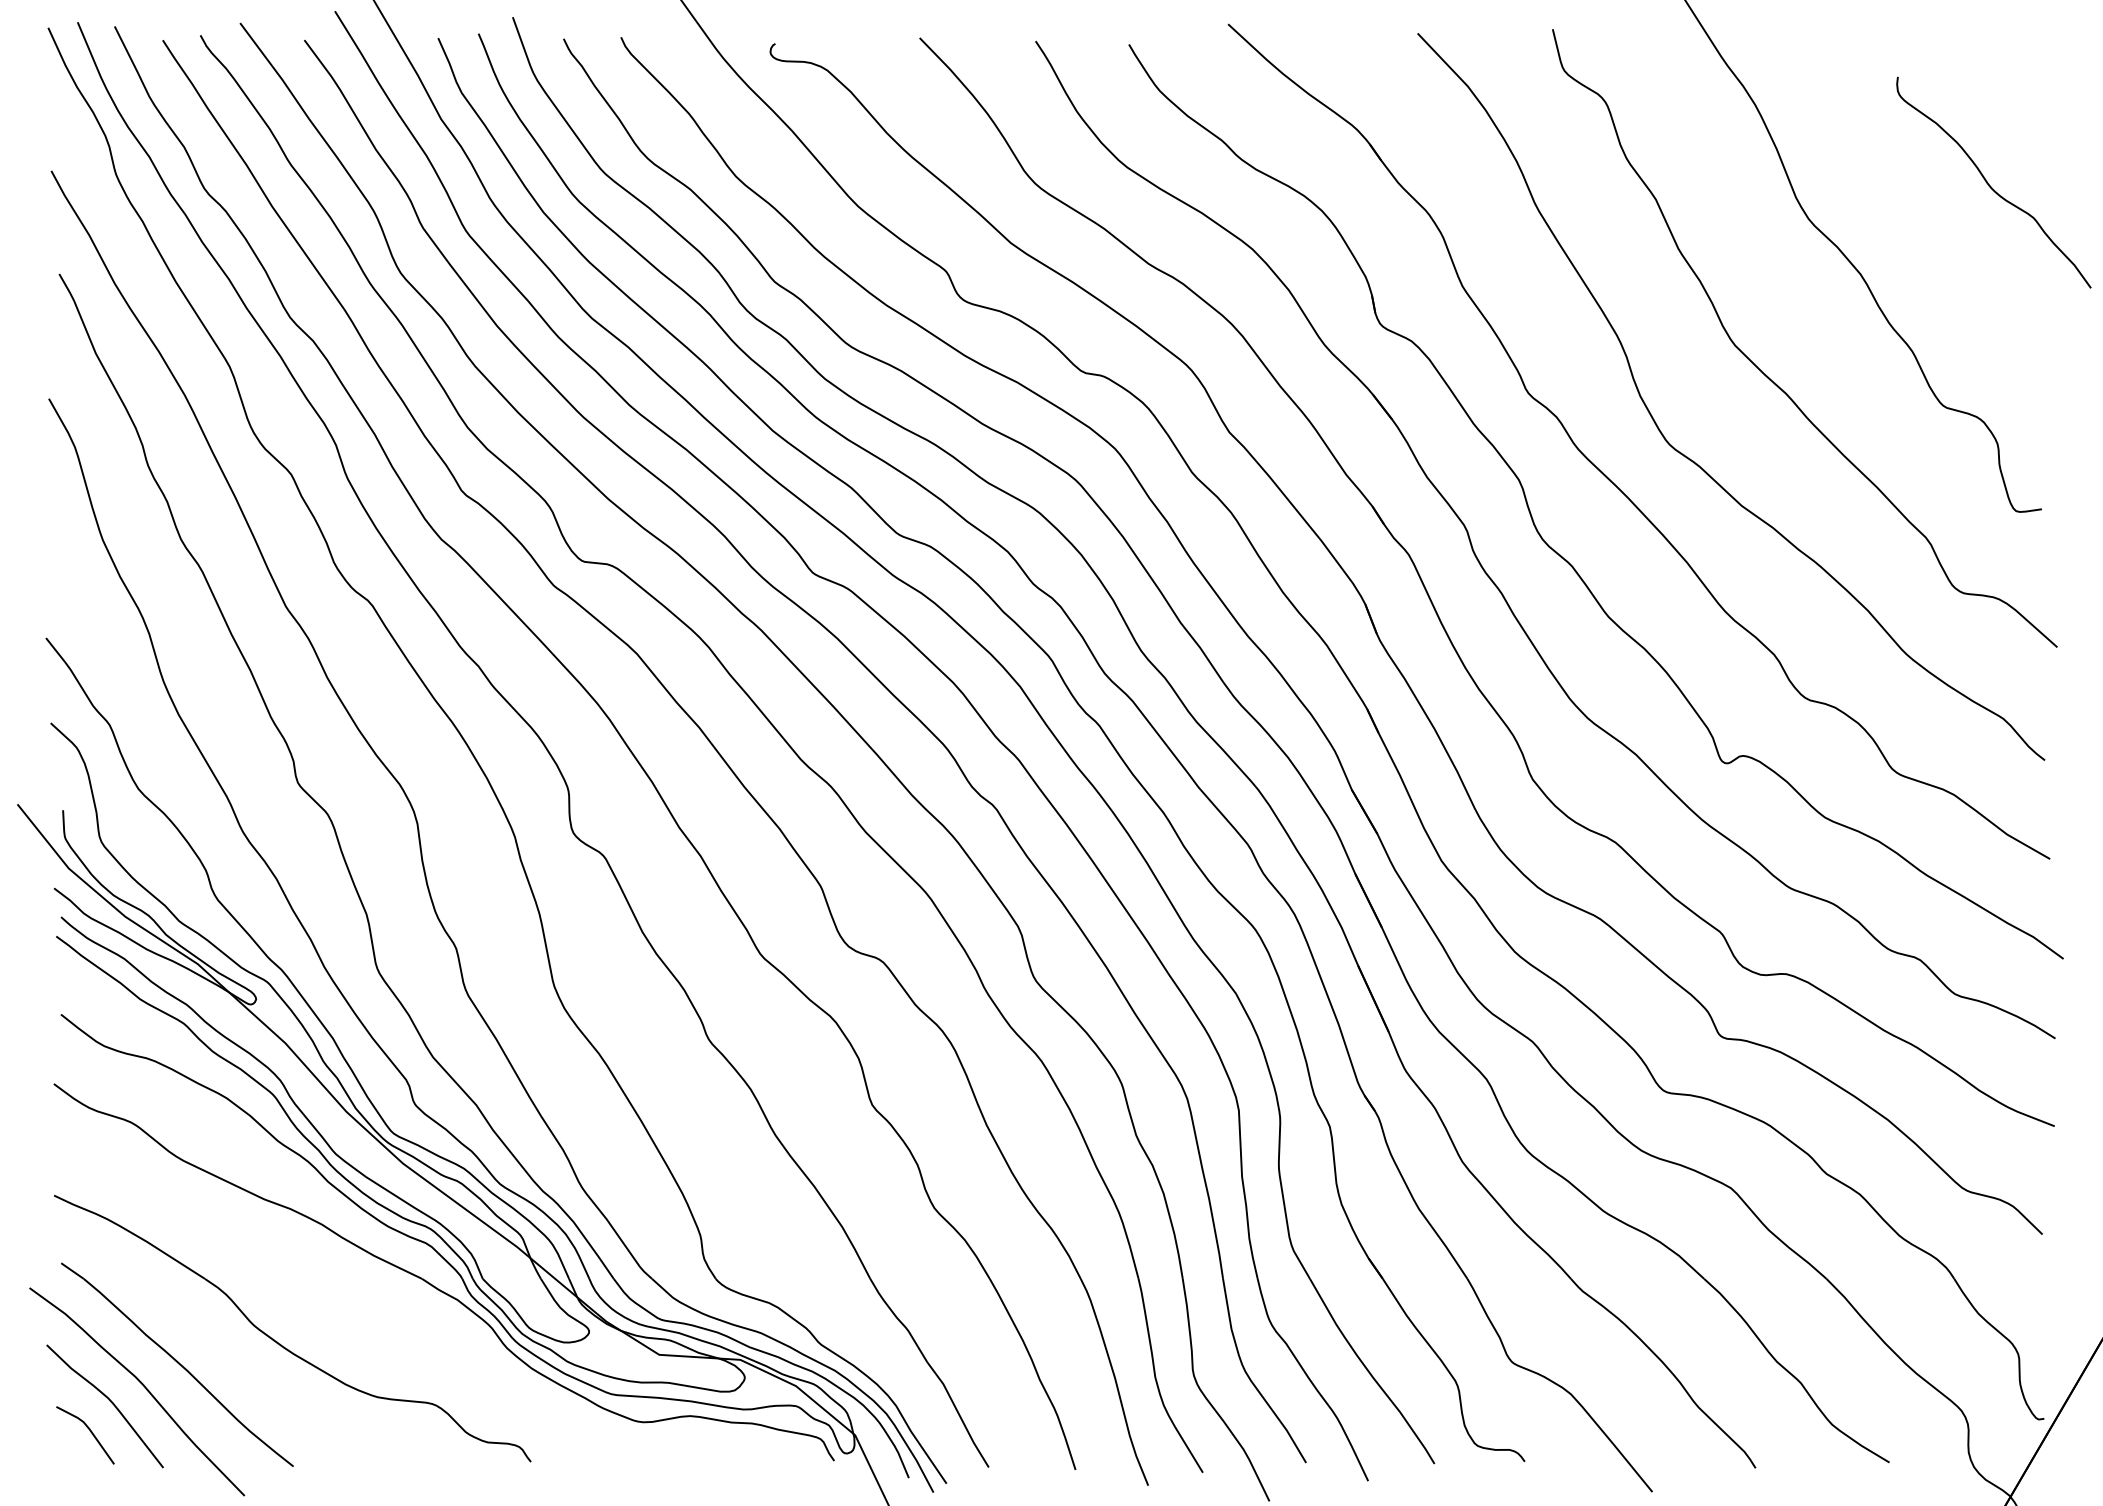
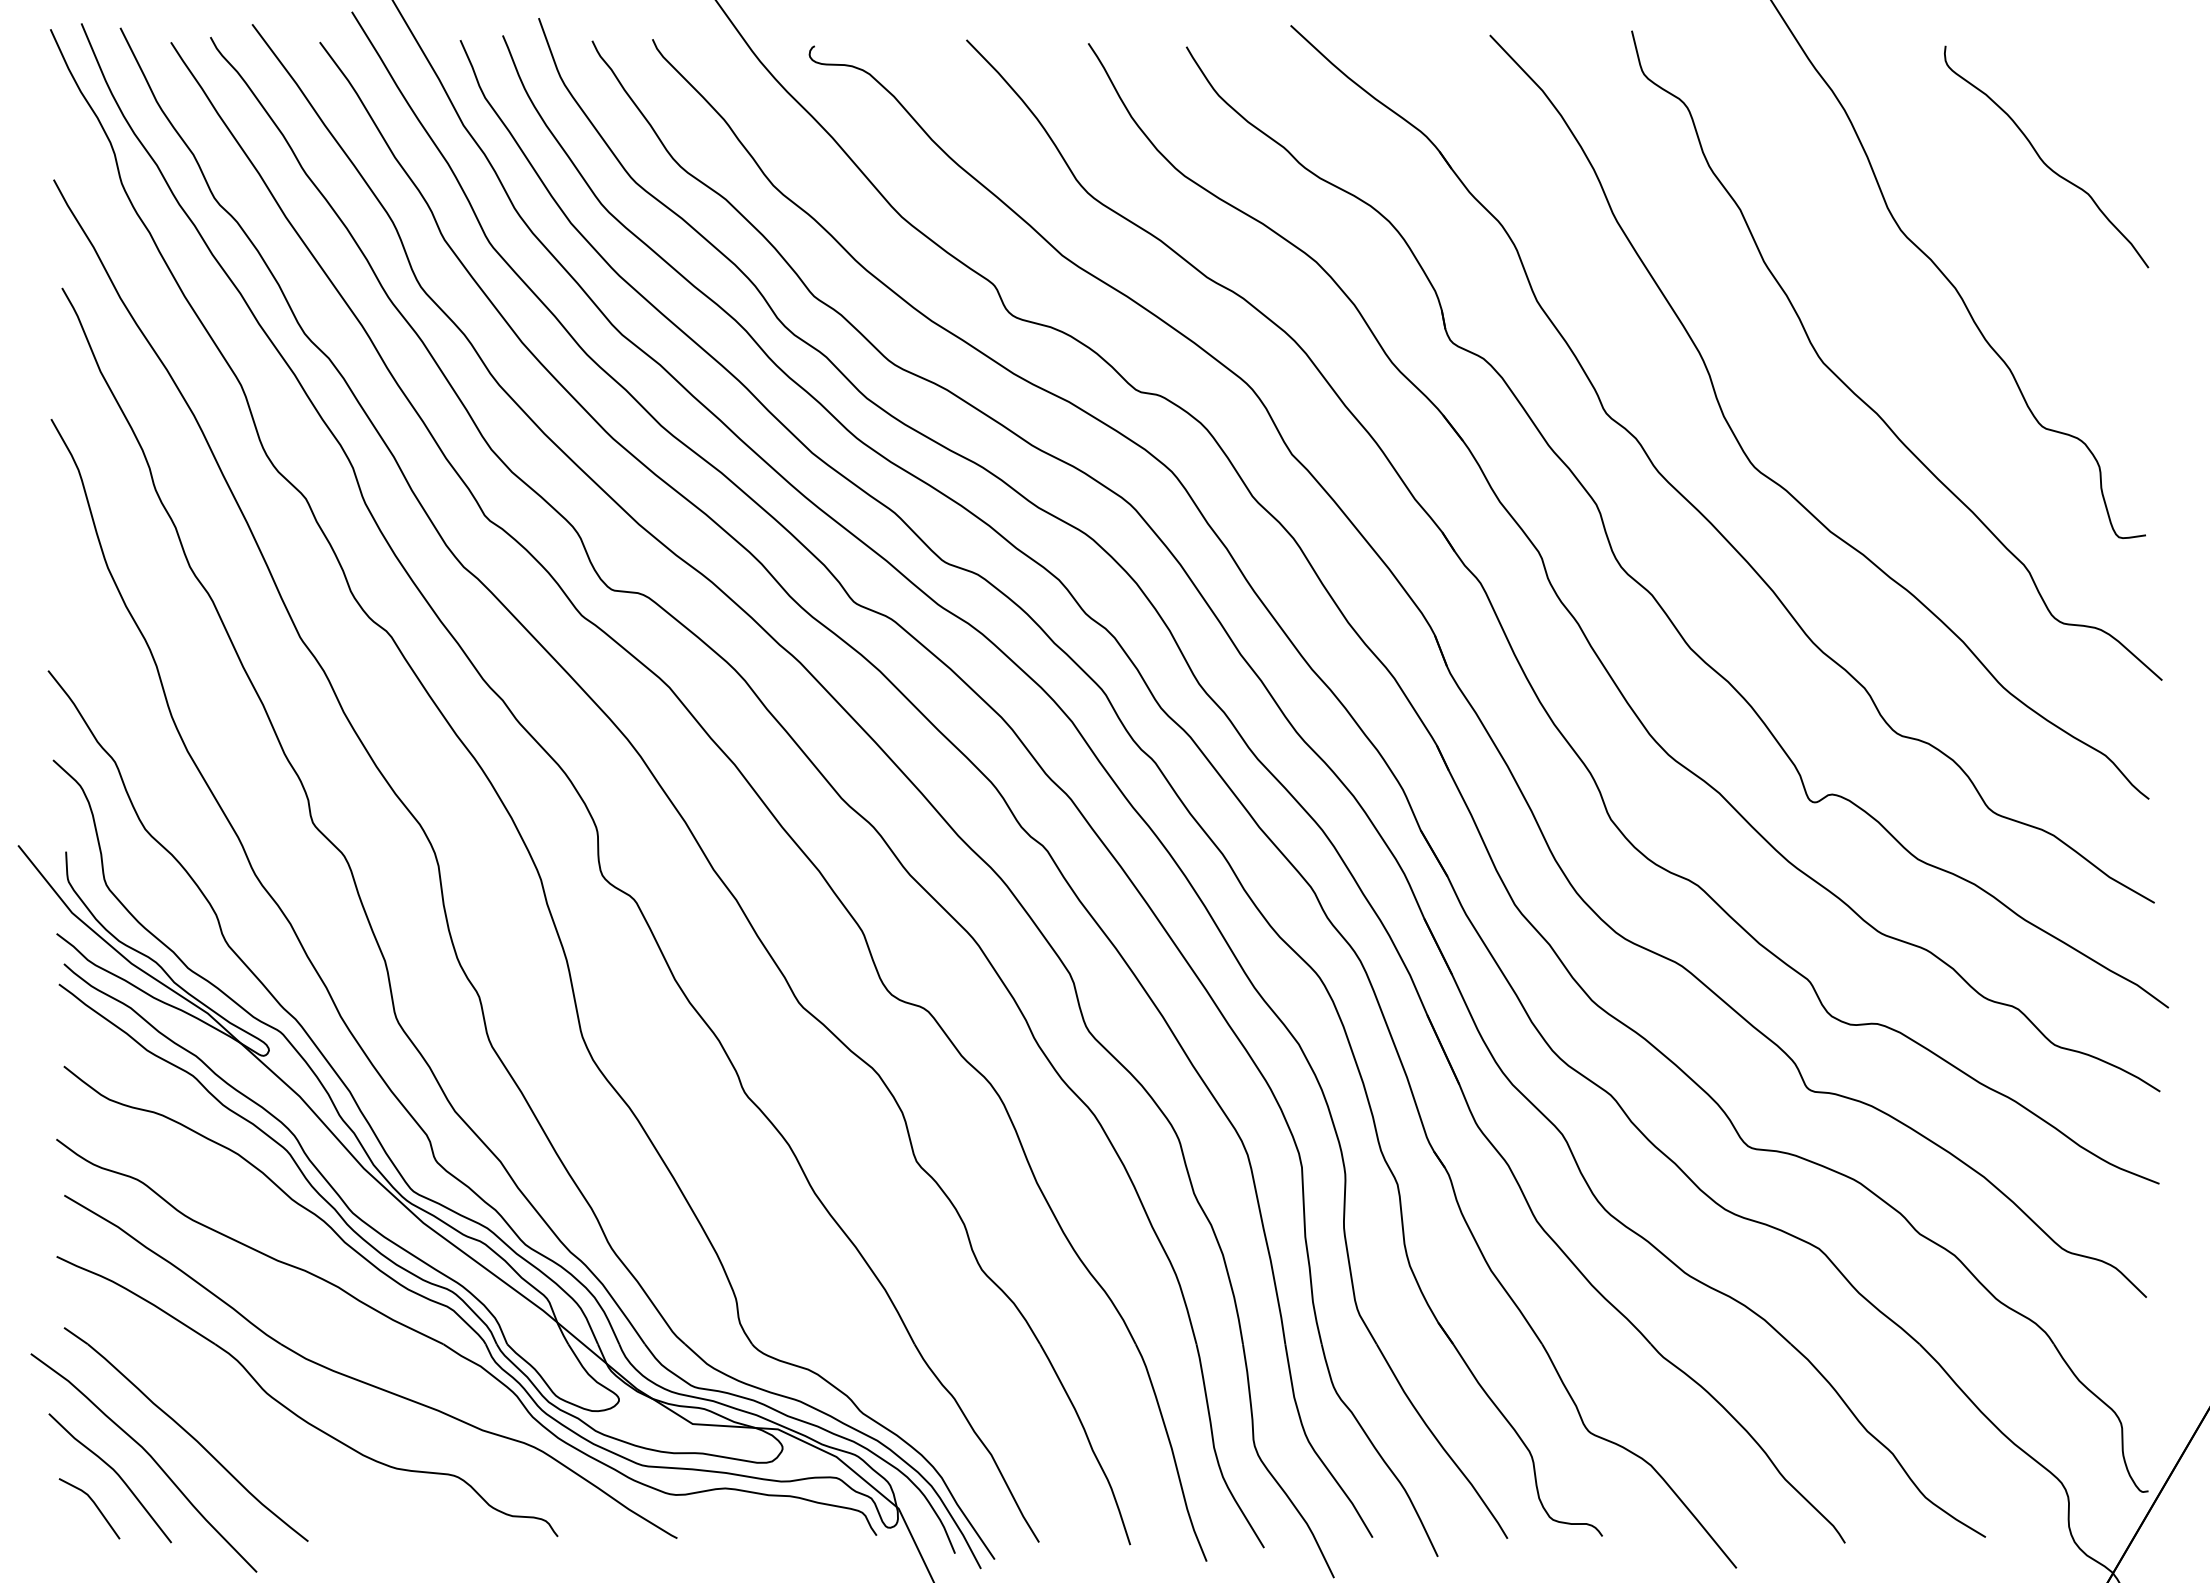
curve: (1990, 185) -> (2042, 159), moved
part: (346, 1314) -> (364, 1381), added

